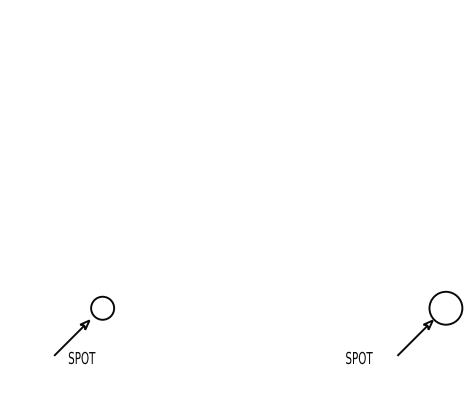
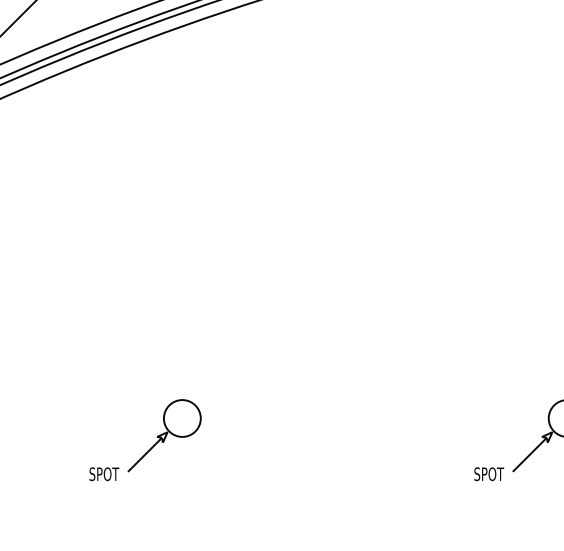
circle: (101, 308) -> (181, 418), size x1.43
text: (82, 358) -> (104, 474), moved
text: (359, 358) -> (489, 474), moved

